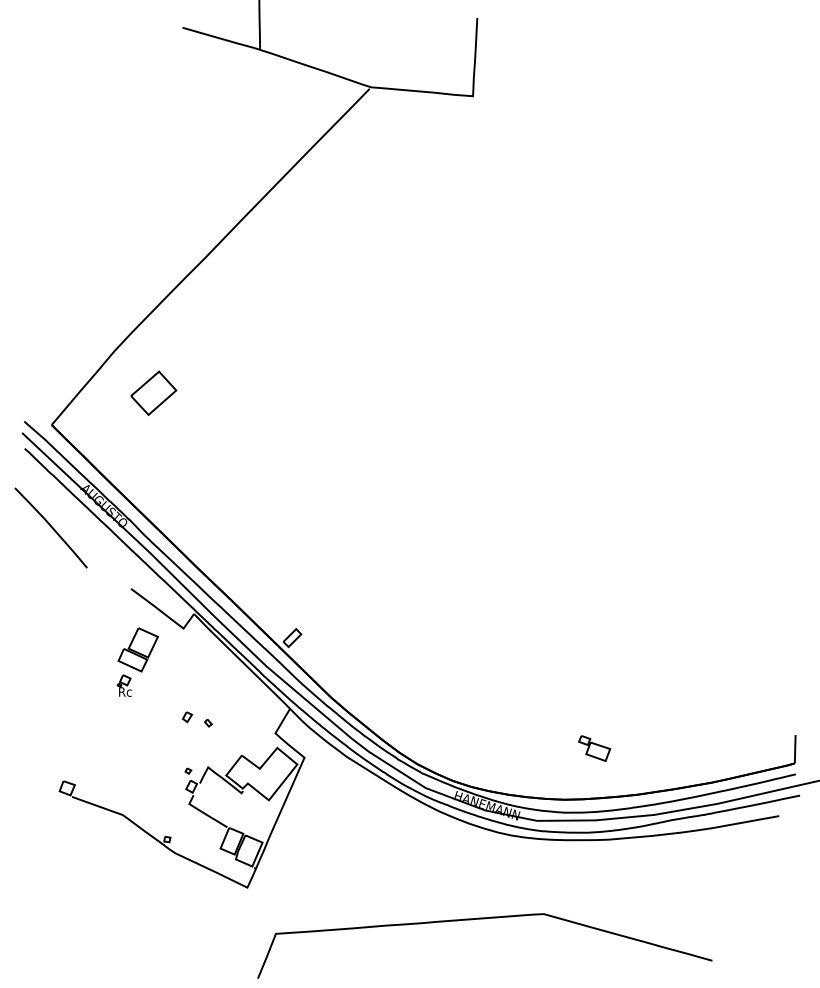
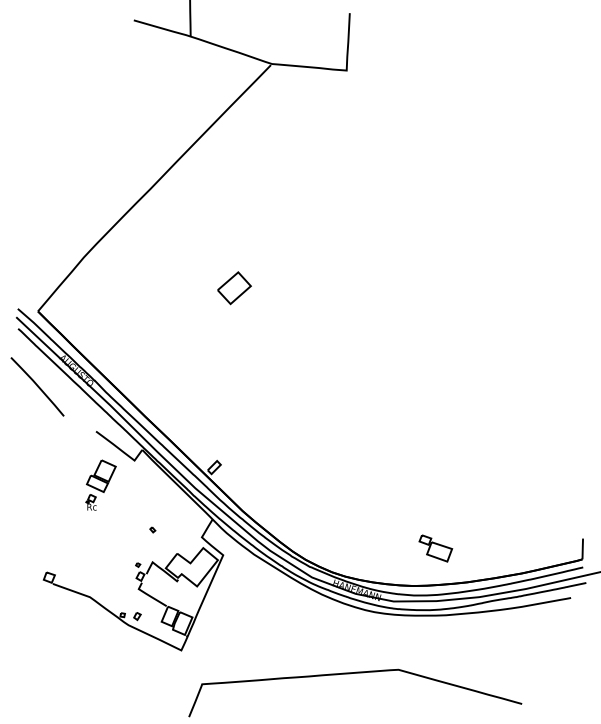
part: (153, 392) -> (234, 287), moved
part: (187, 717) -> (137, 616), moved
part: (594, 748) -> (435, 548), size x1.43

